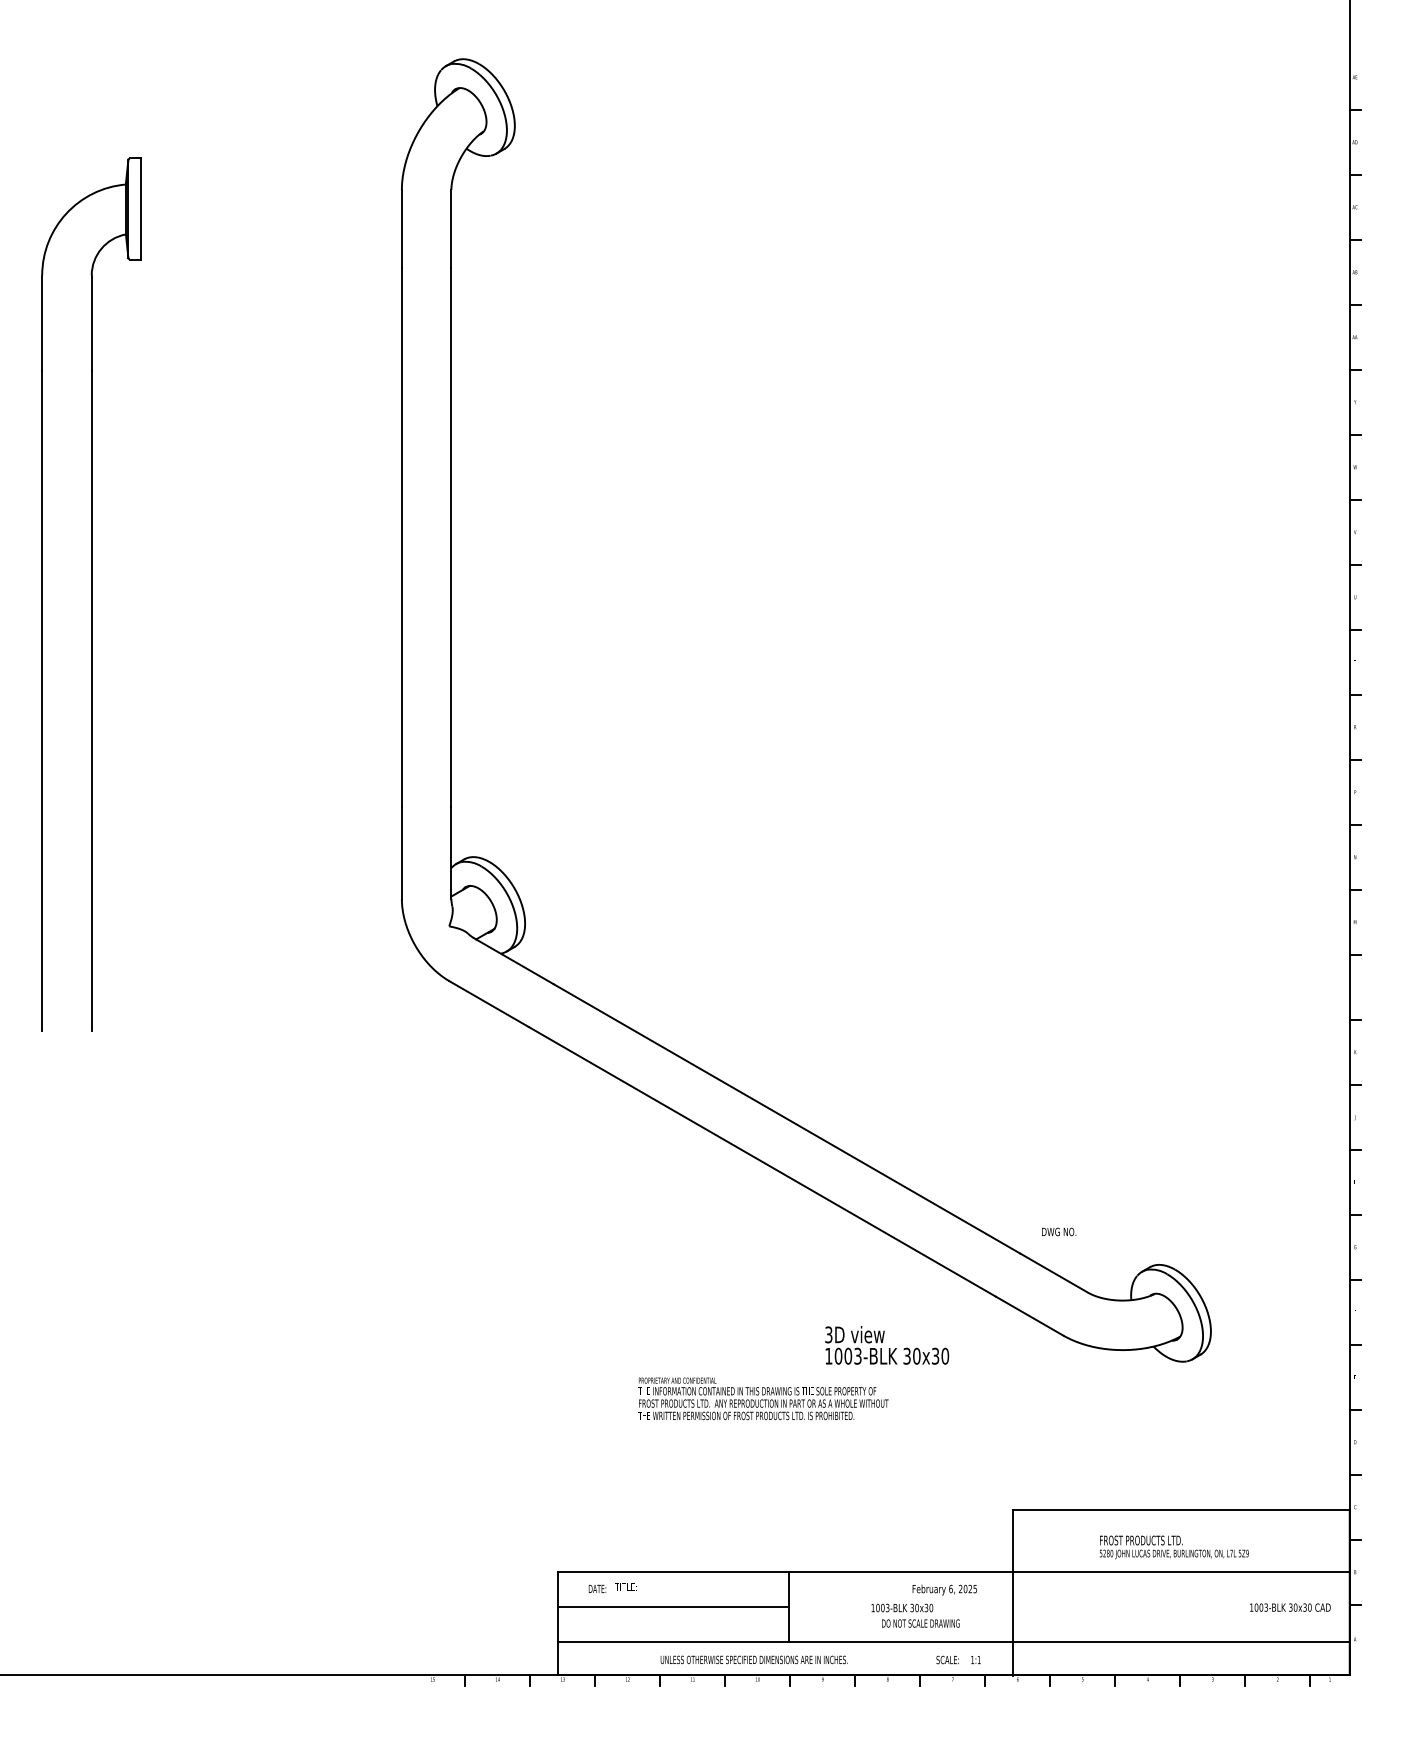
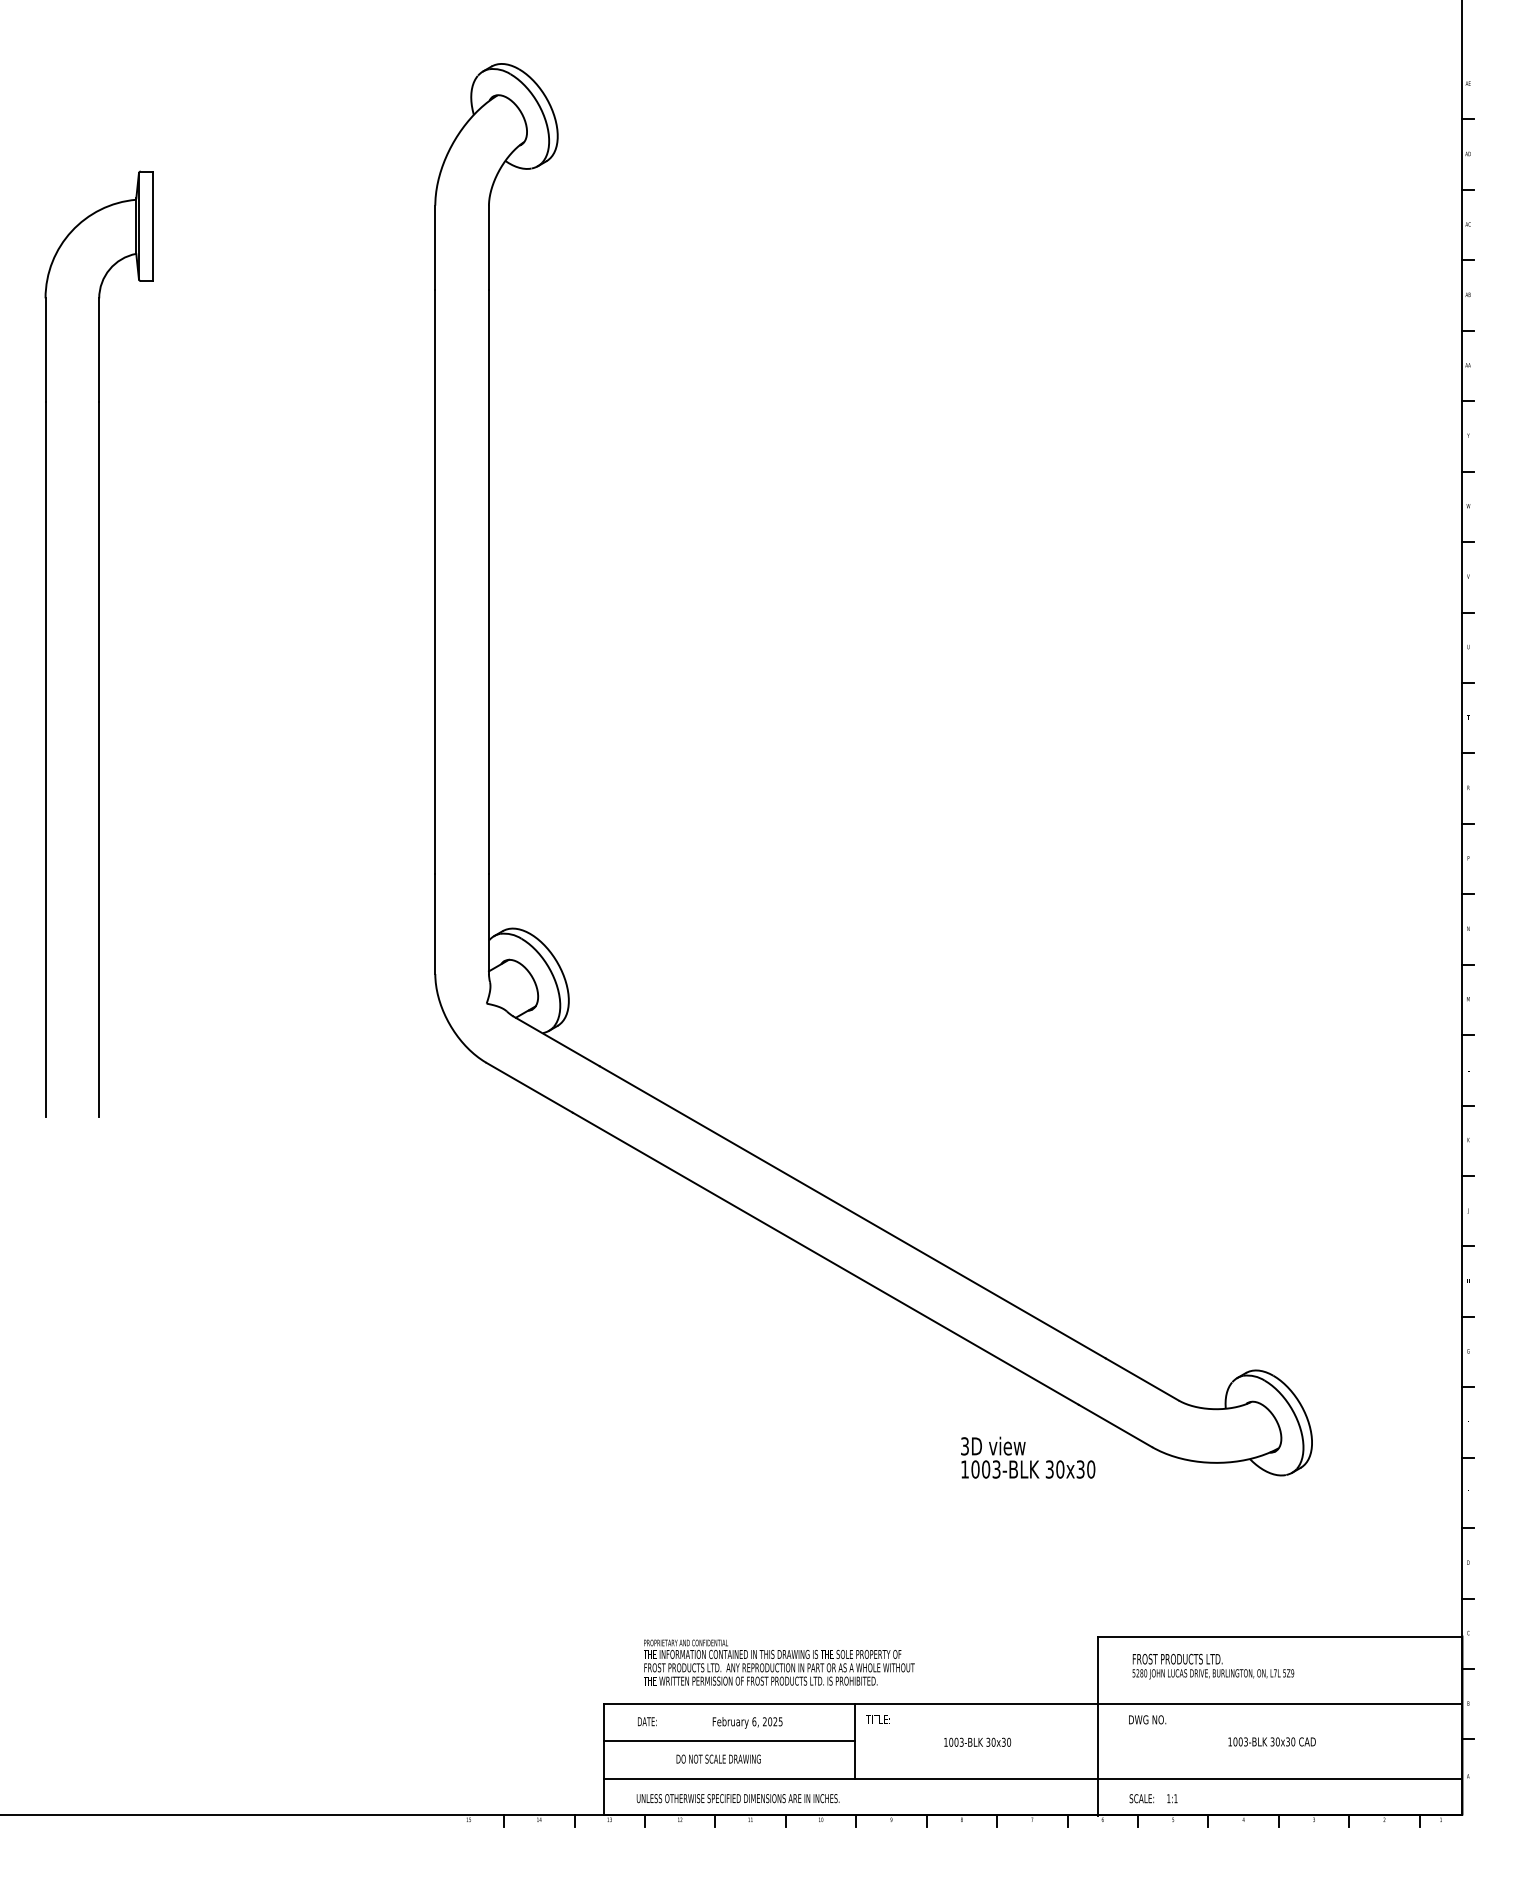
text: (1059, 1231) -> (1147, 1719), moved
text: (887, 1345) -> (1028, 1457), moved
text: (763, 1398) -> (779, 1662), moved
text: (1174, 1547) -> (1213, 1666), moved
text: (625, 1586) -> (877, 1719), moved
text: (944, 1589) -> (747, 1722), moved
text: (1289, 1607) -> (1271, 1741), moved
text: (920, 1622) -> (718, 1758), moved
text: (753, 1659) -> (737, 1798), moved
text: (958, 1659) -> (1153, 1798), moved

